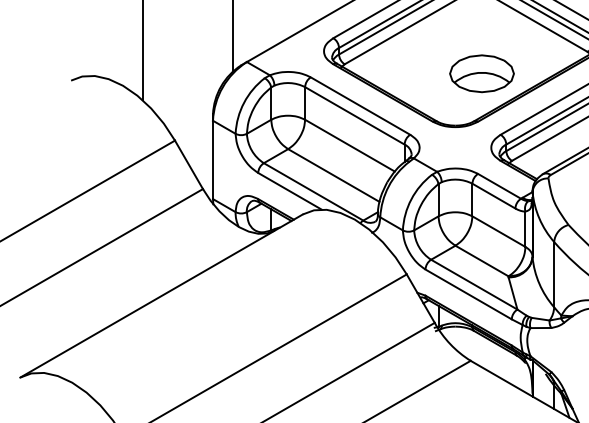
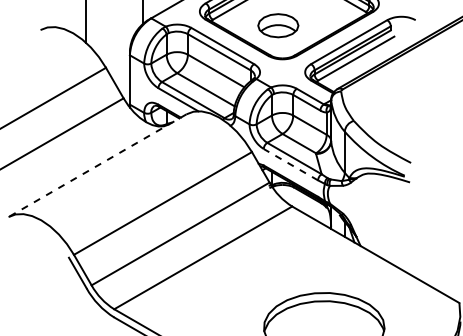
part: (482, 73) -> (278, 25), moved
line: (467, 294) -> (290, 164), solid -> dashed
line: (161, 295) -> (97, 165), solid -> dashed

